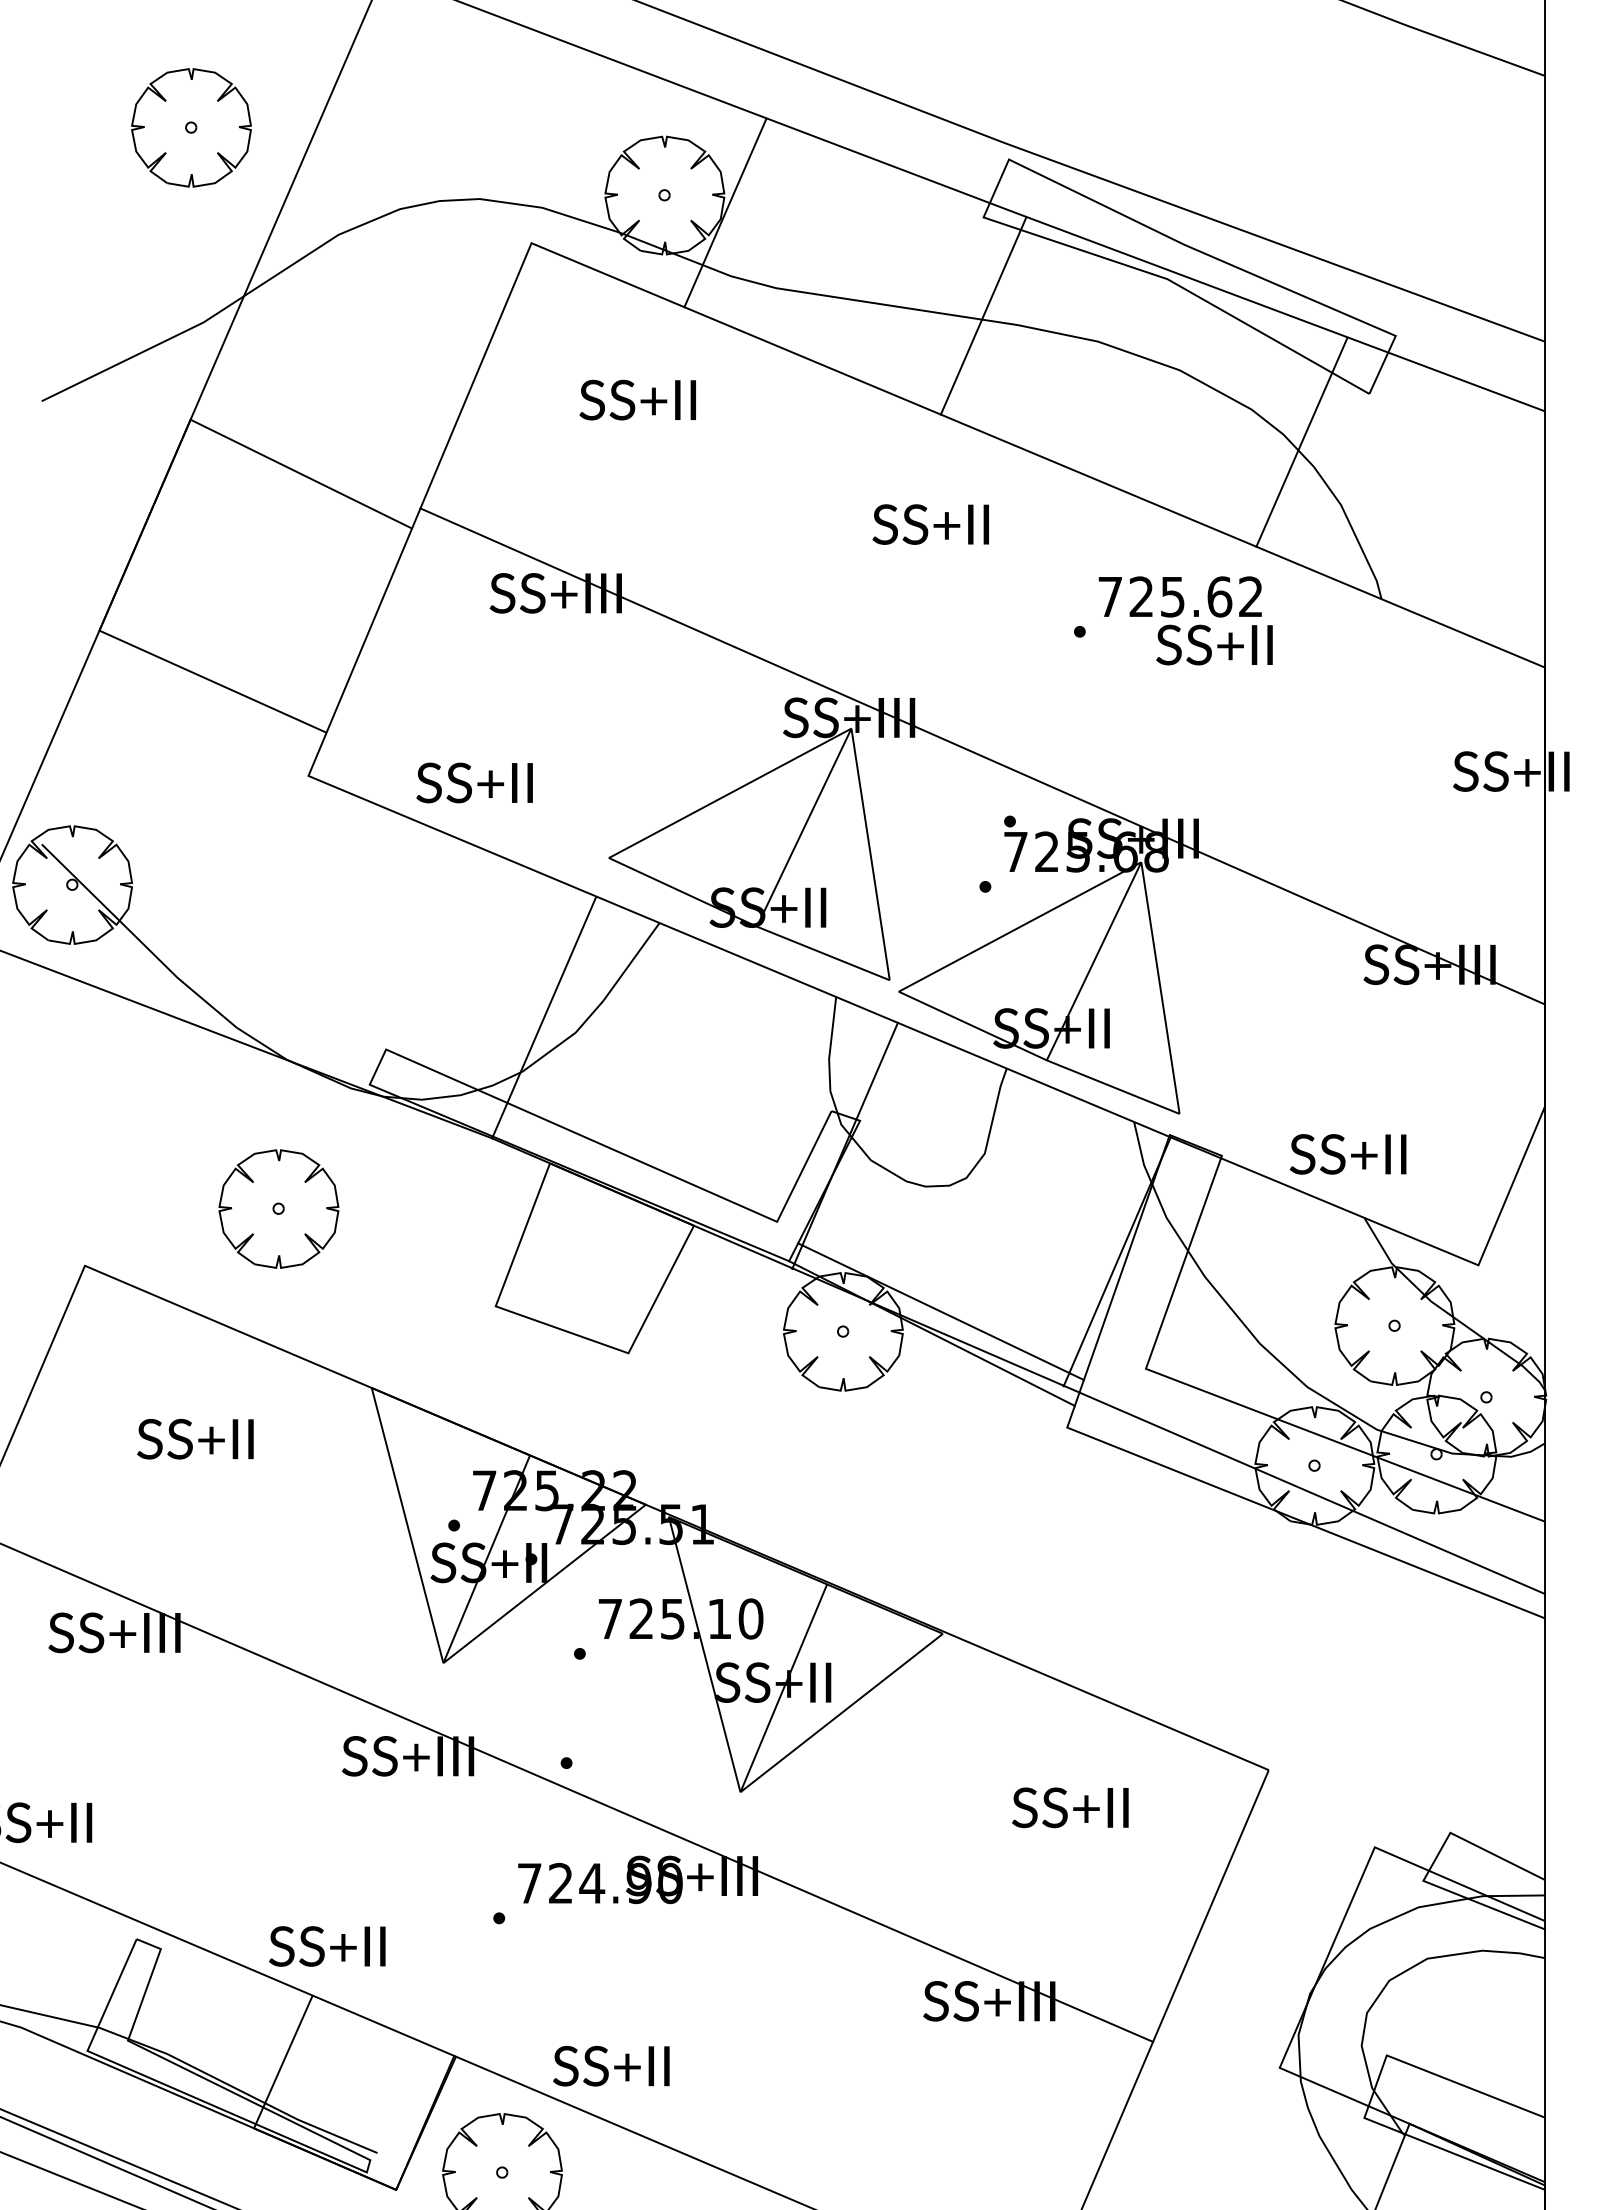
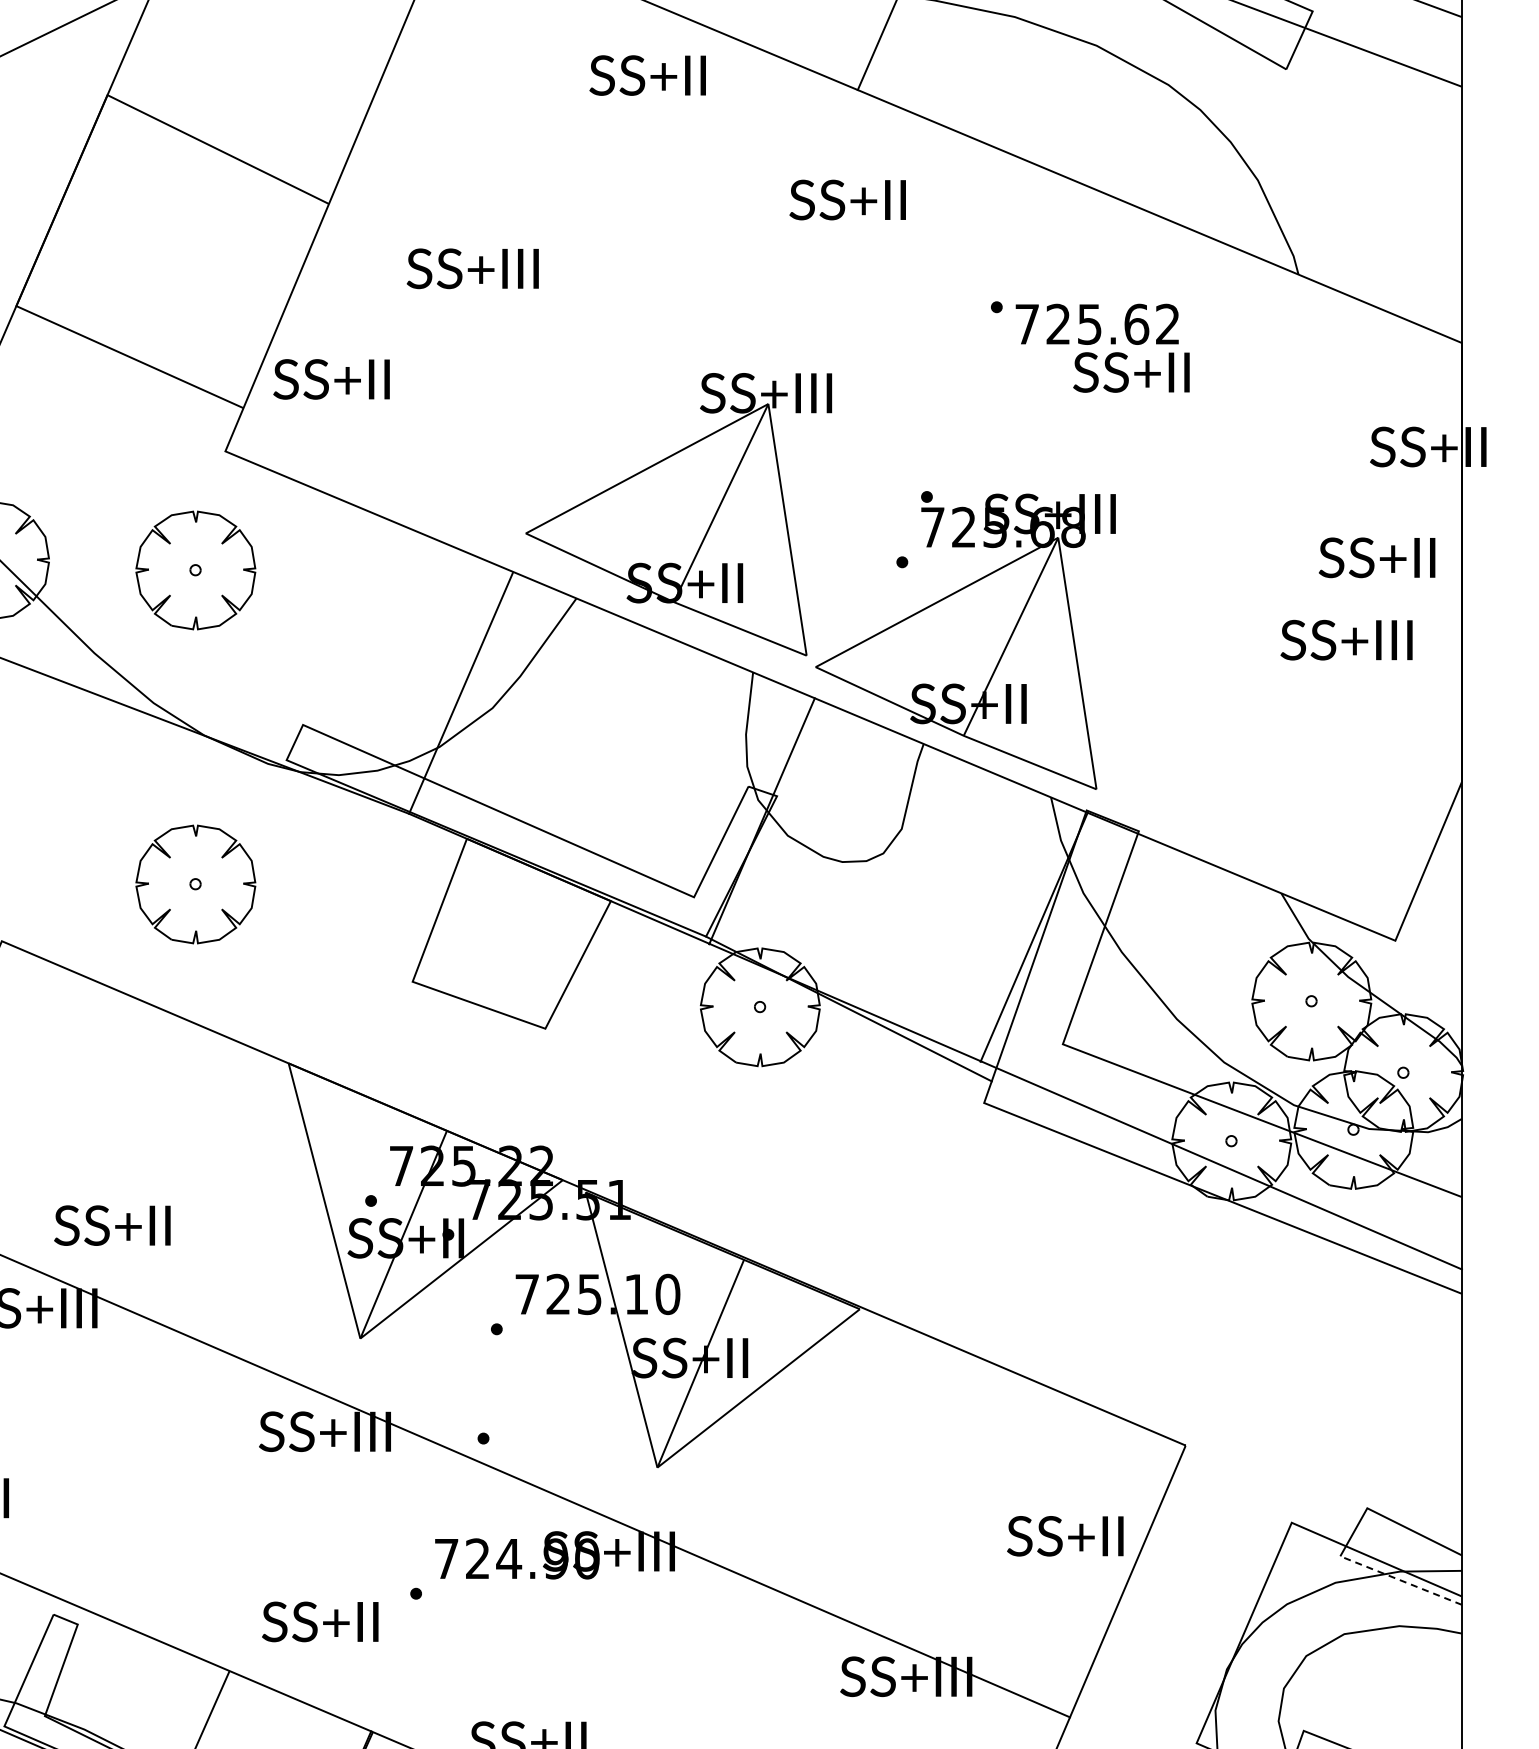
text: (637, 399) -> (647, 74), moved
line: (1301, 441) -> (1218, 116), removed
text: (1185, 620) -> (1102, 347), moved
line: (982, 756) -> (899, 431), removed
text: (474, 782) -> (331, 378), moved
part: (278, 894) -> (195, 569), added
text: (1347, 1154) -> (1376, 557), moved
line: (940, 1311) -> (857, 986), removed
text: (195, 1439) -> (112, 1225), moved
text: (1070, 1807) -> (1065, 1535), moved
line: (1483, 1904) -> (1400, 1579), solid -> dashed
text: (327, 1946) -> (320, 1621), moved

